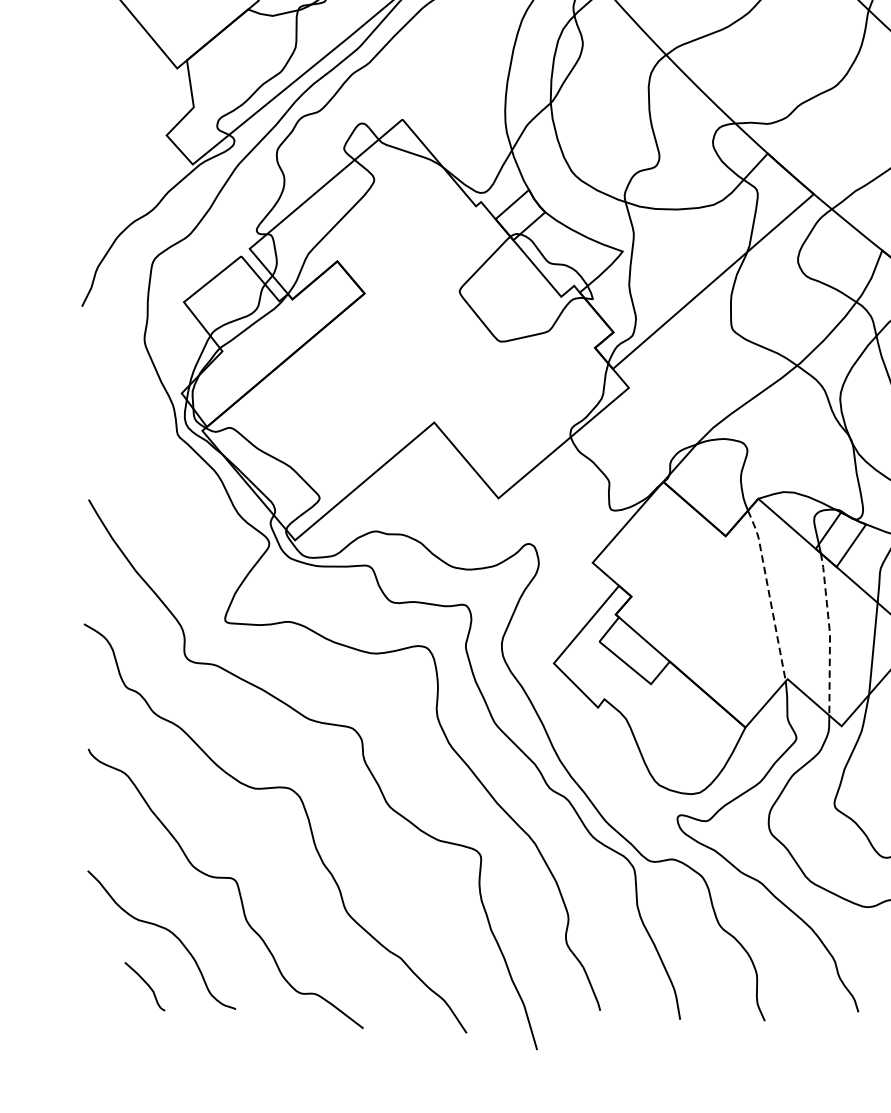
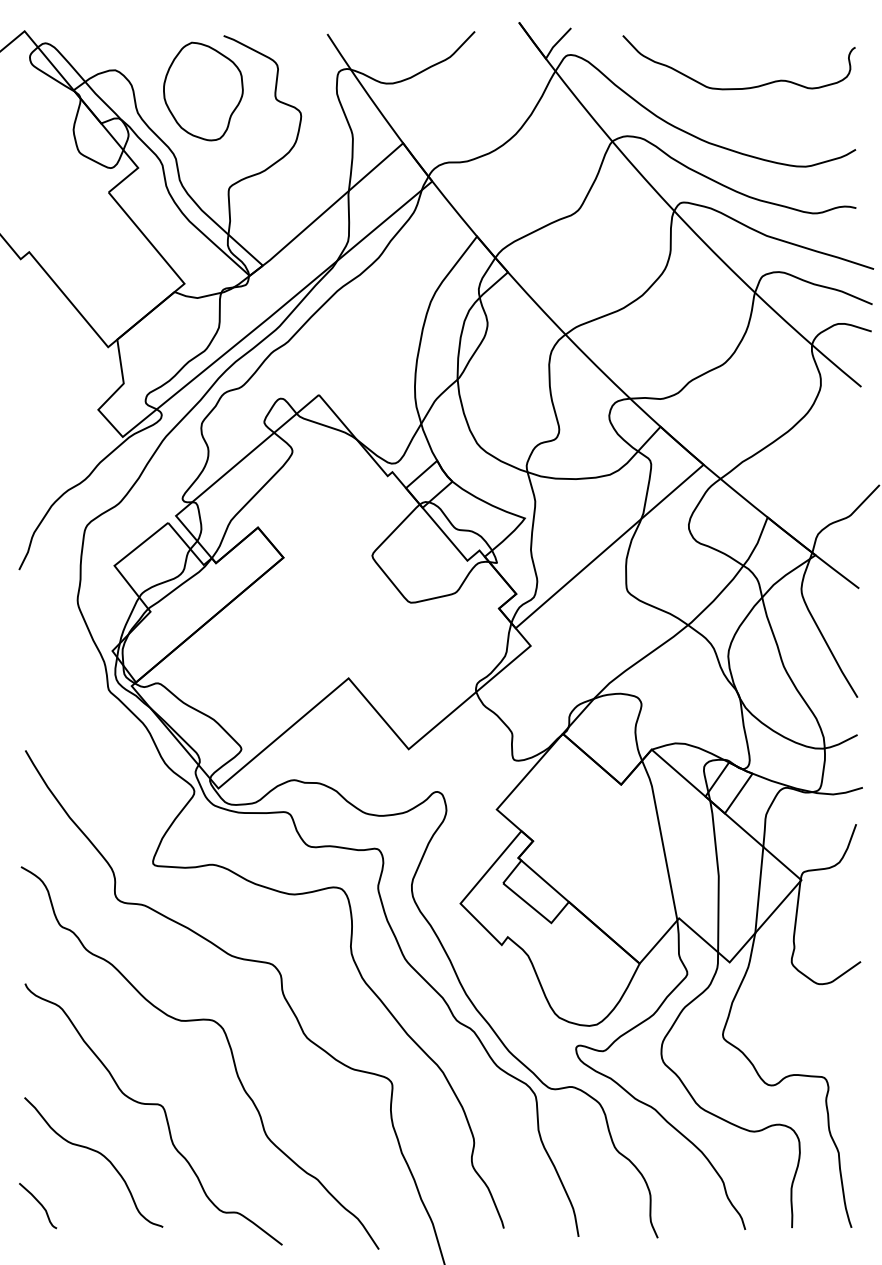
line: (768, 593) -> (661, 838), dashed -> solid
line: (829, 634) -> (718, 876), dashed -> solid
curve: (146, 985) -> (39, 1204), moved

